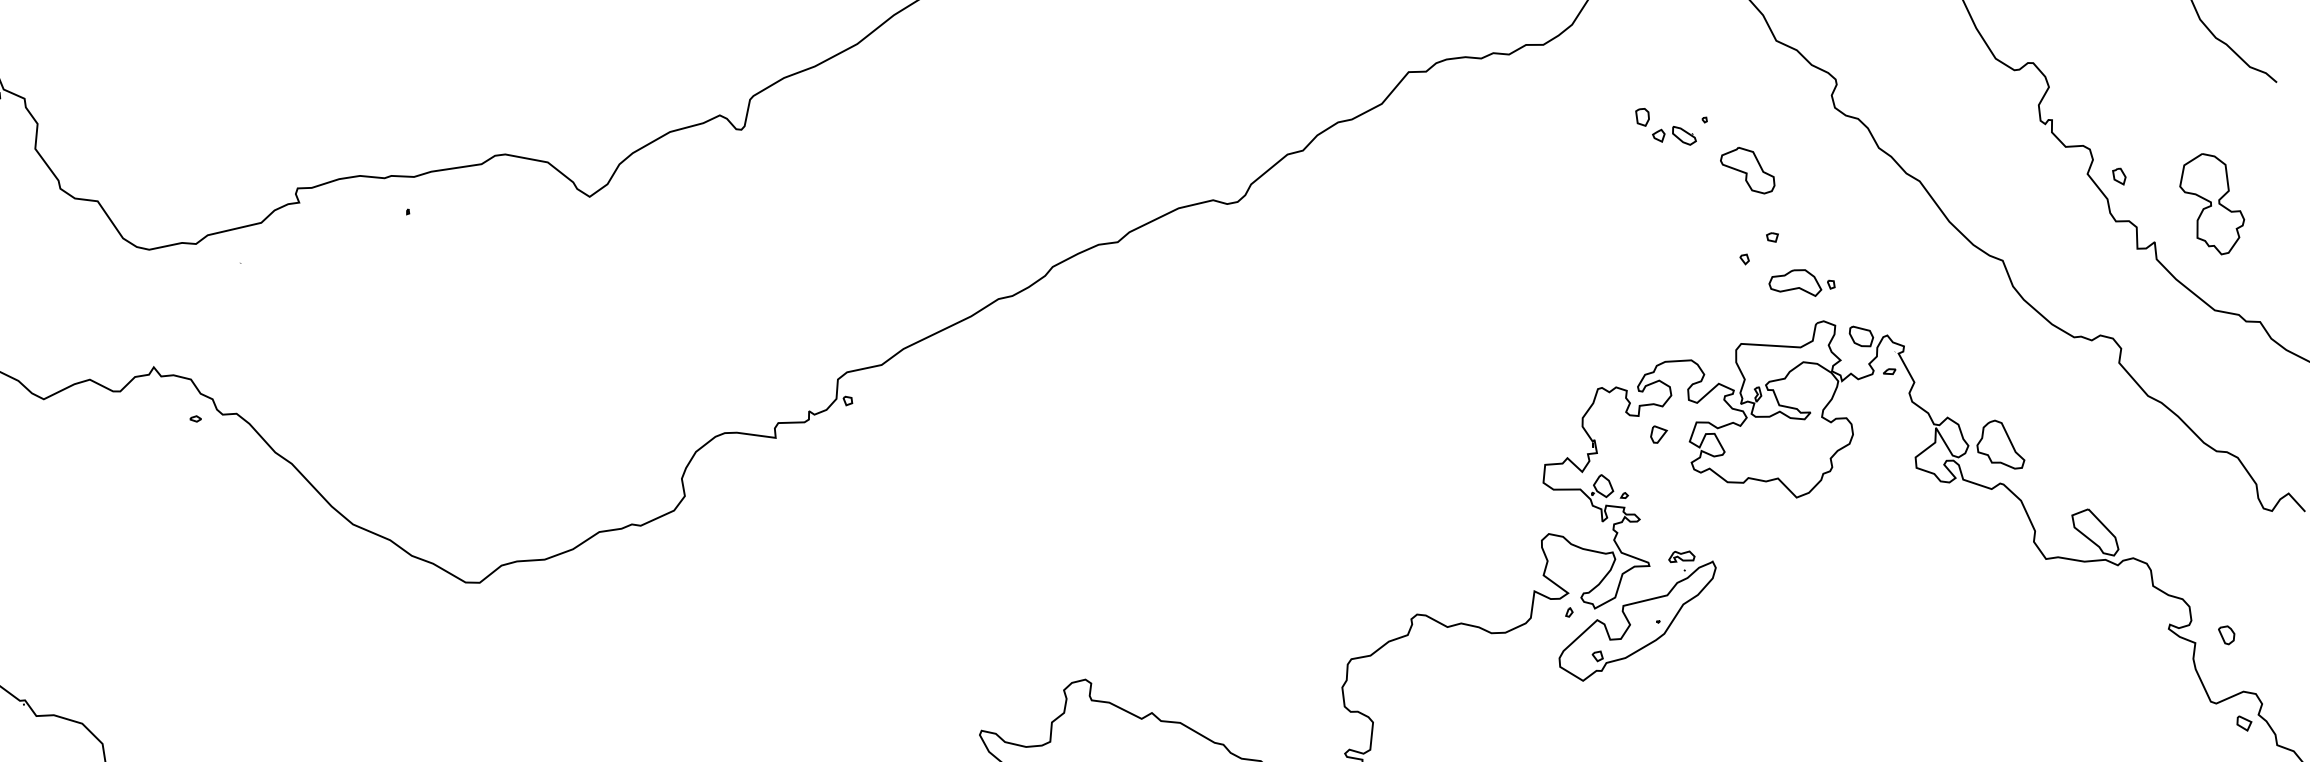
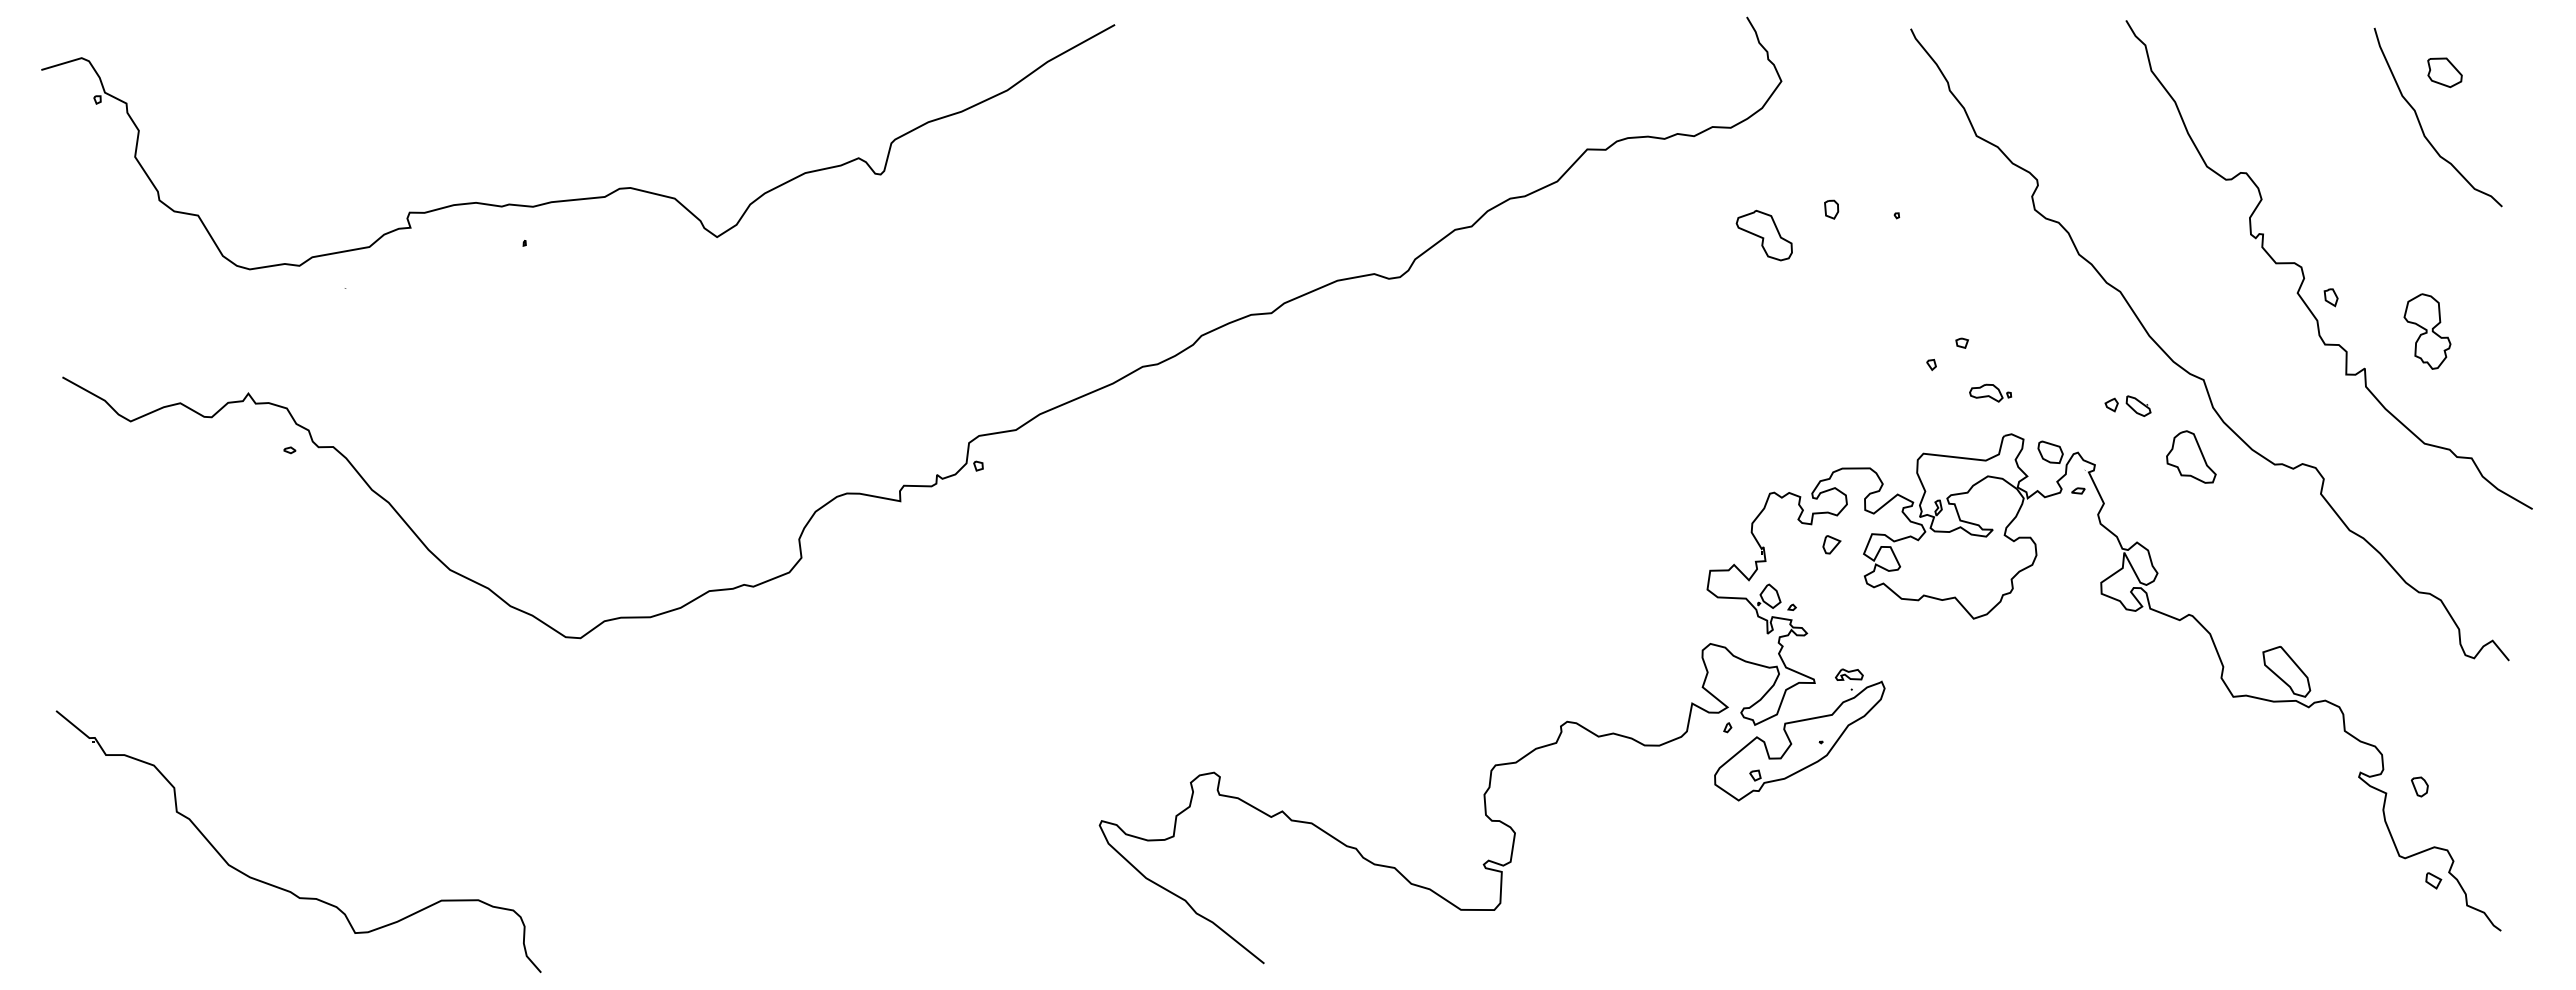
part: (1673, 135) -> (2127, 405), moved
part: (1746, 170) -> (1763, 235), moved
part: (2212, 204) -> (2427, 331), size x0.7
part: (1801, 283) -> (1990, 393), size x0.6
part: (2000, 444) -> (2191, 456), moved

